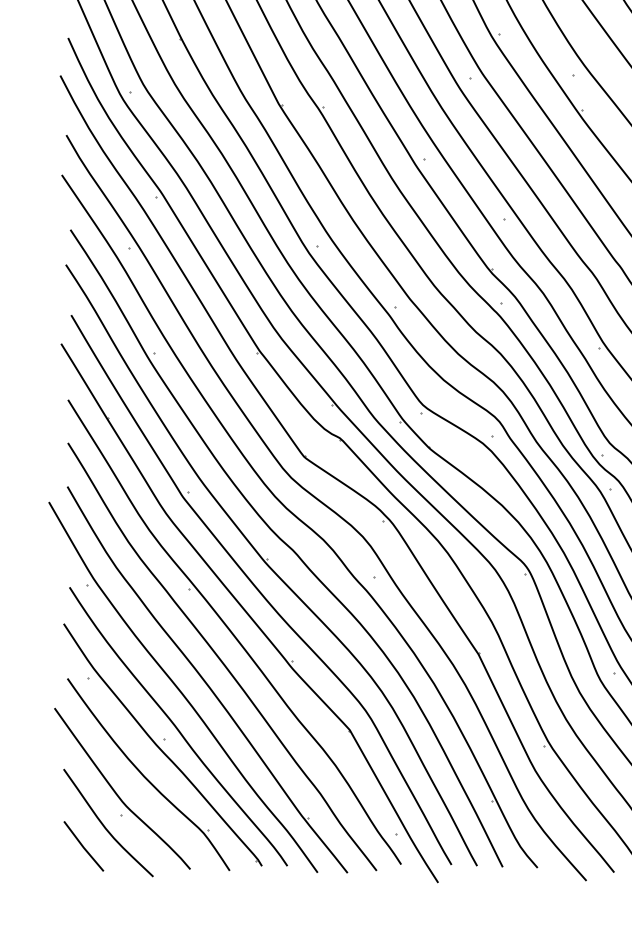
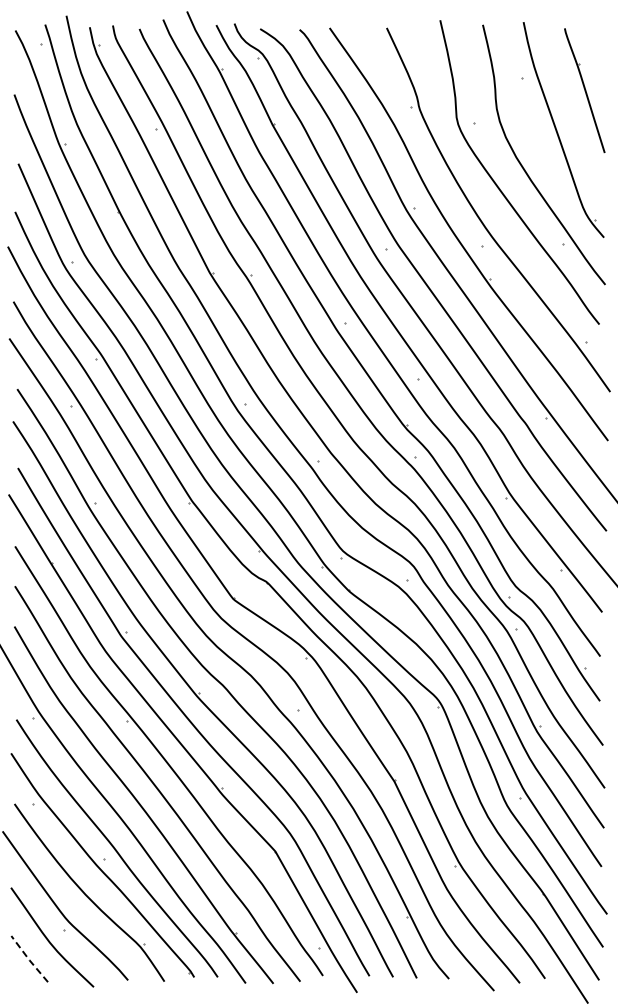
line: (83, 846) -> (29, 959), solid -> dashed

